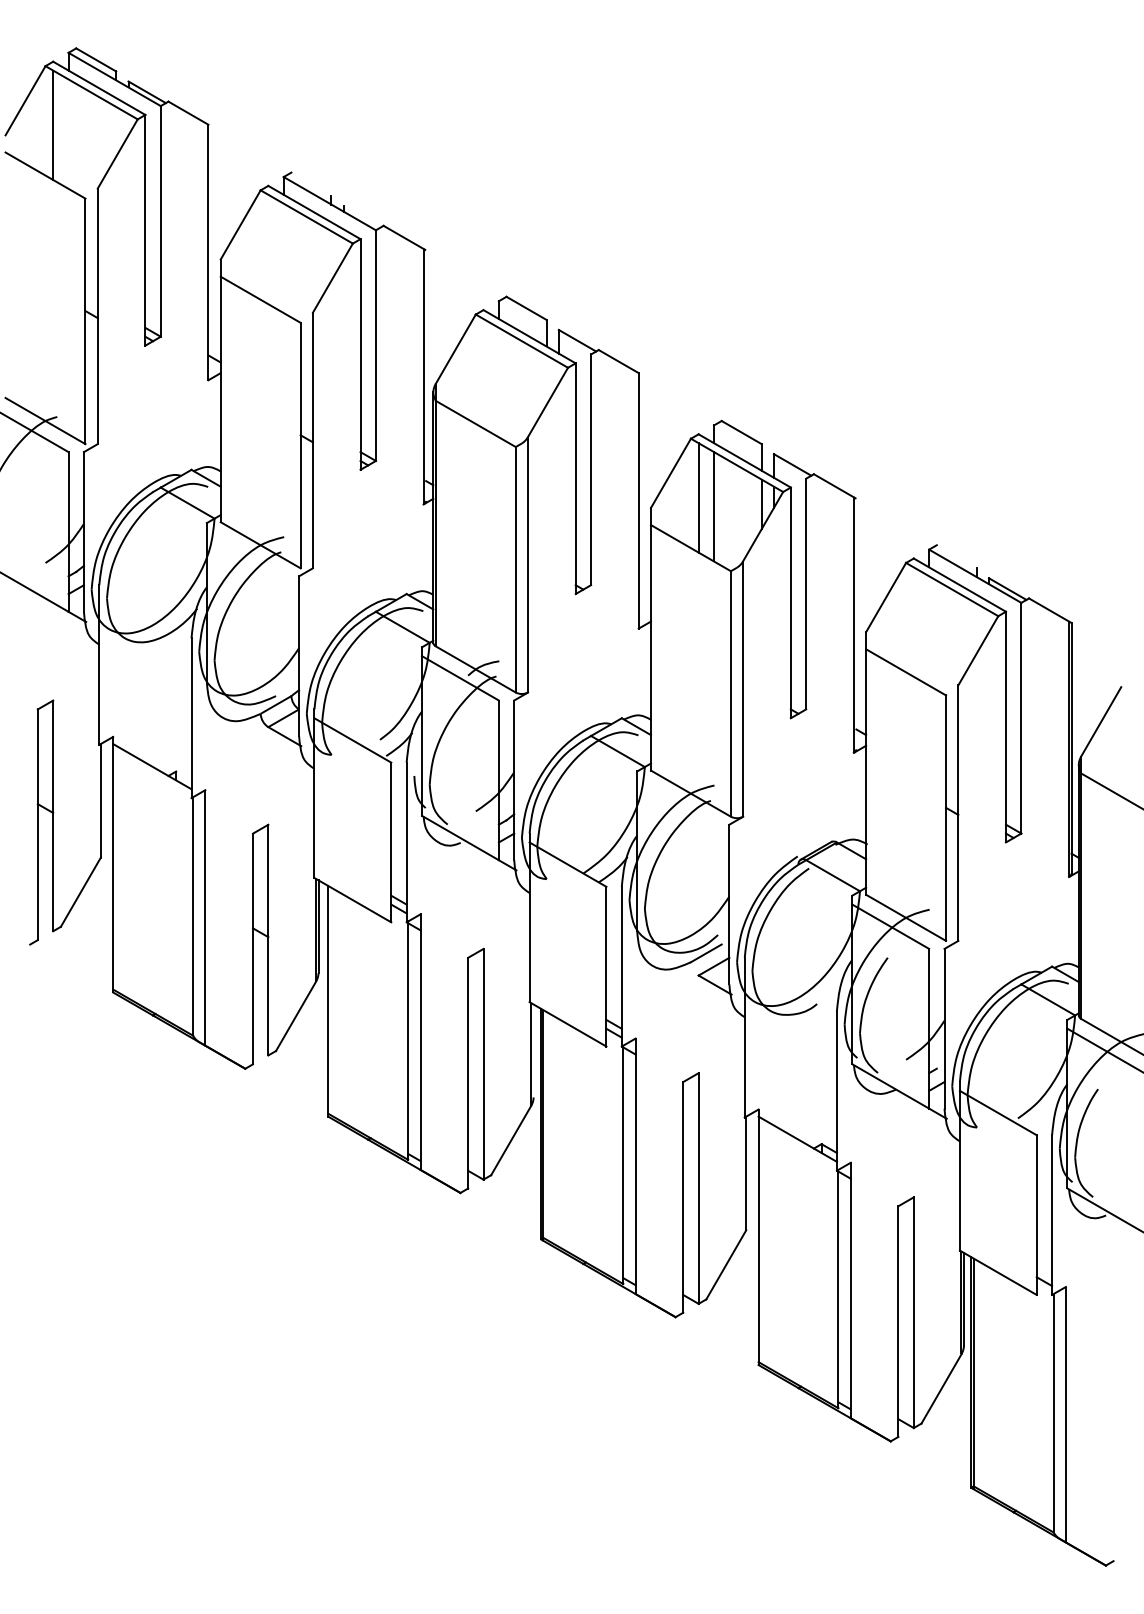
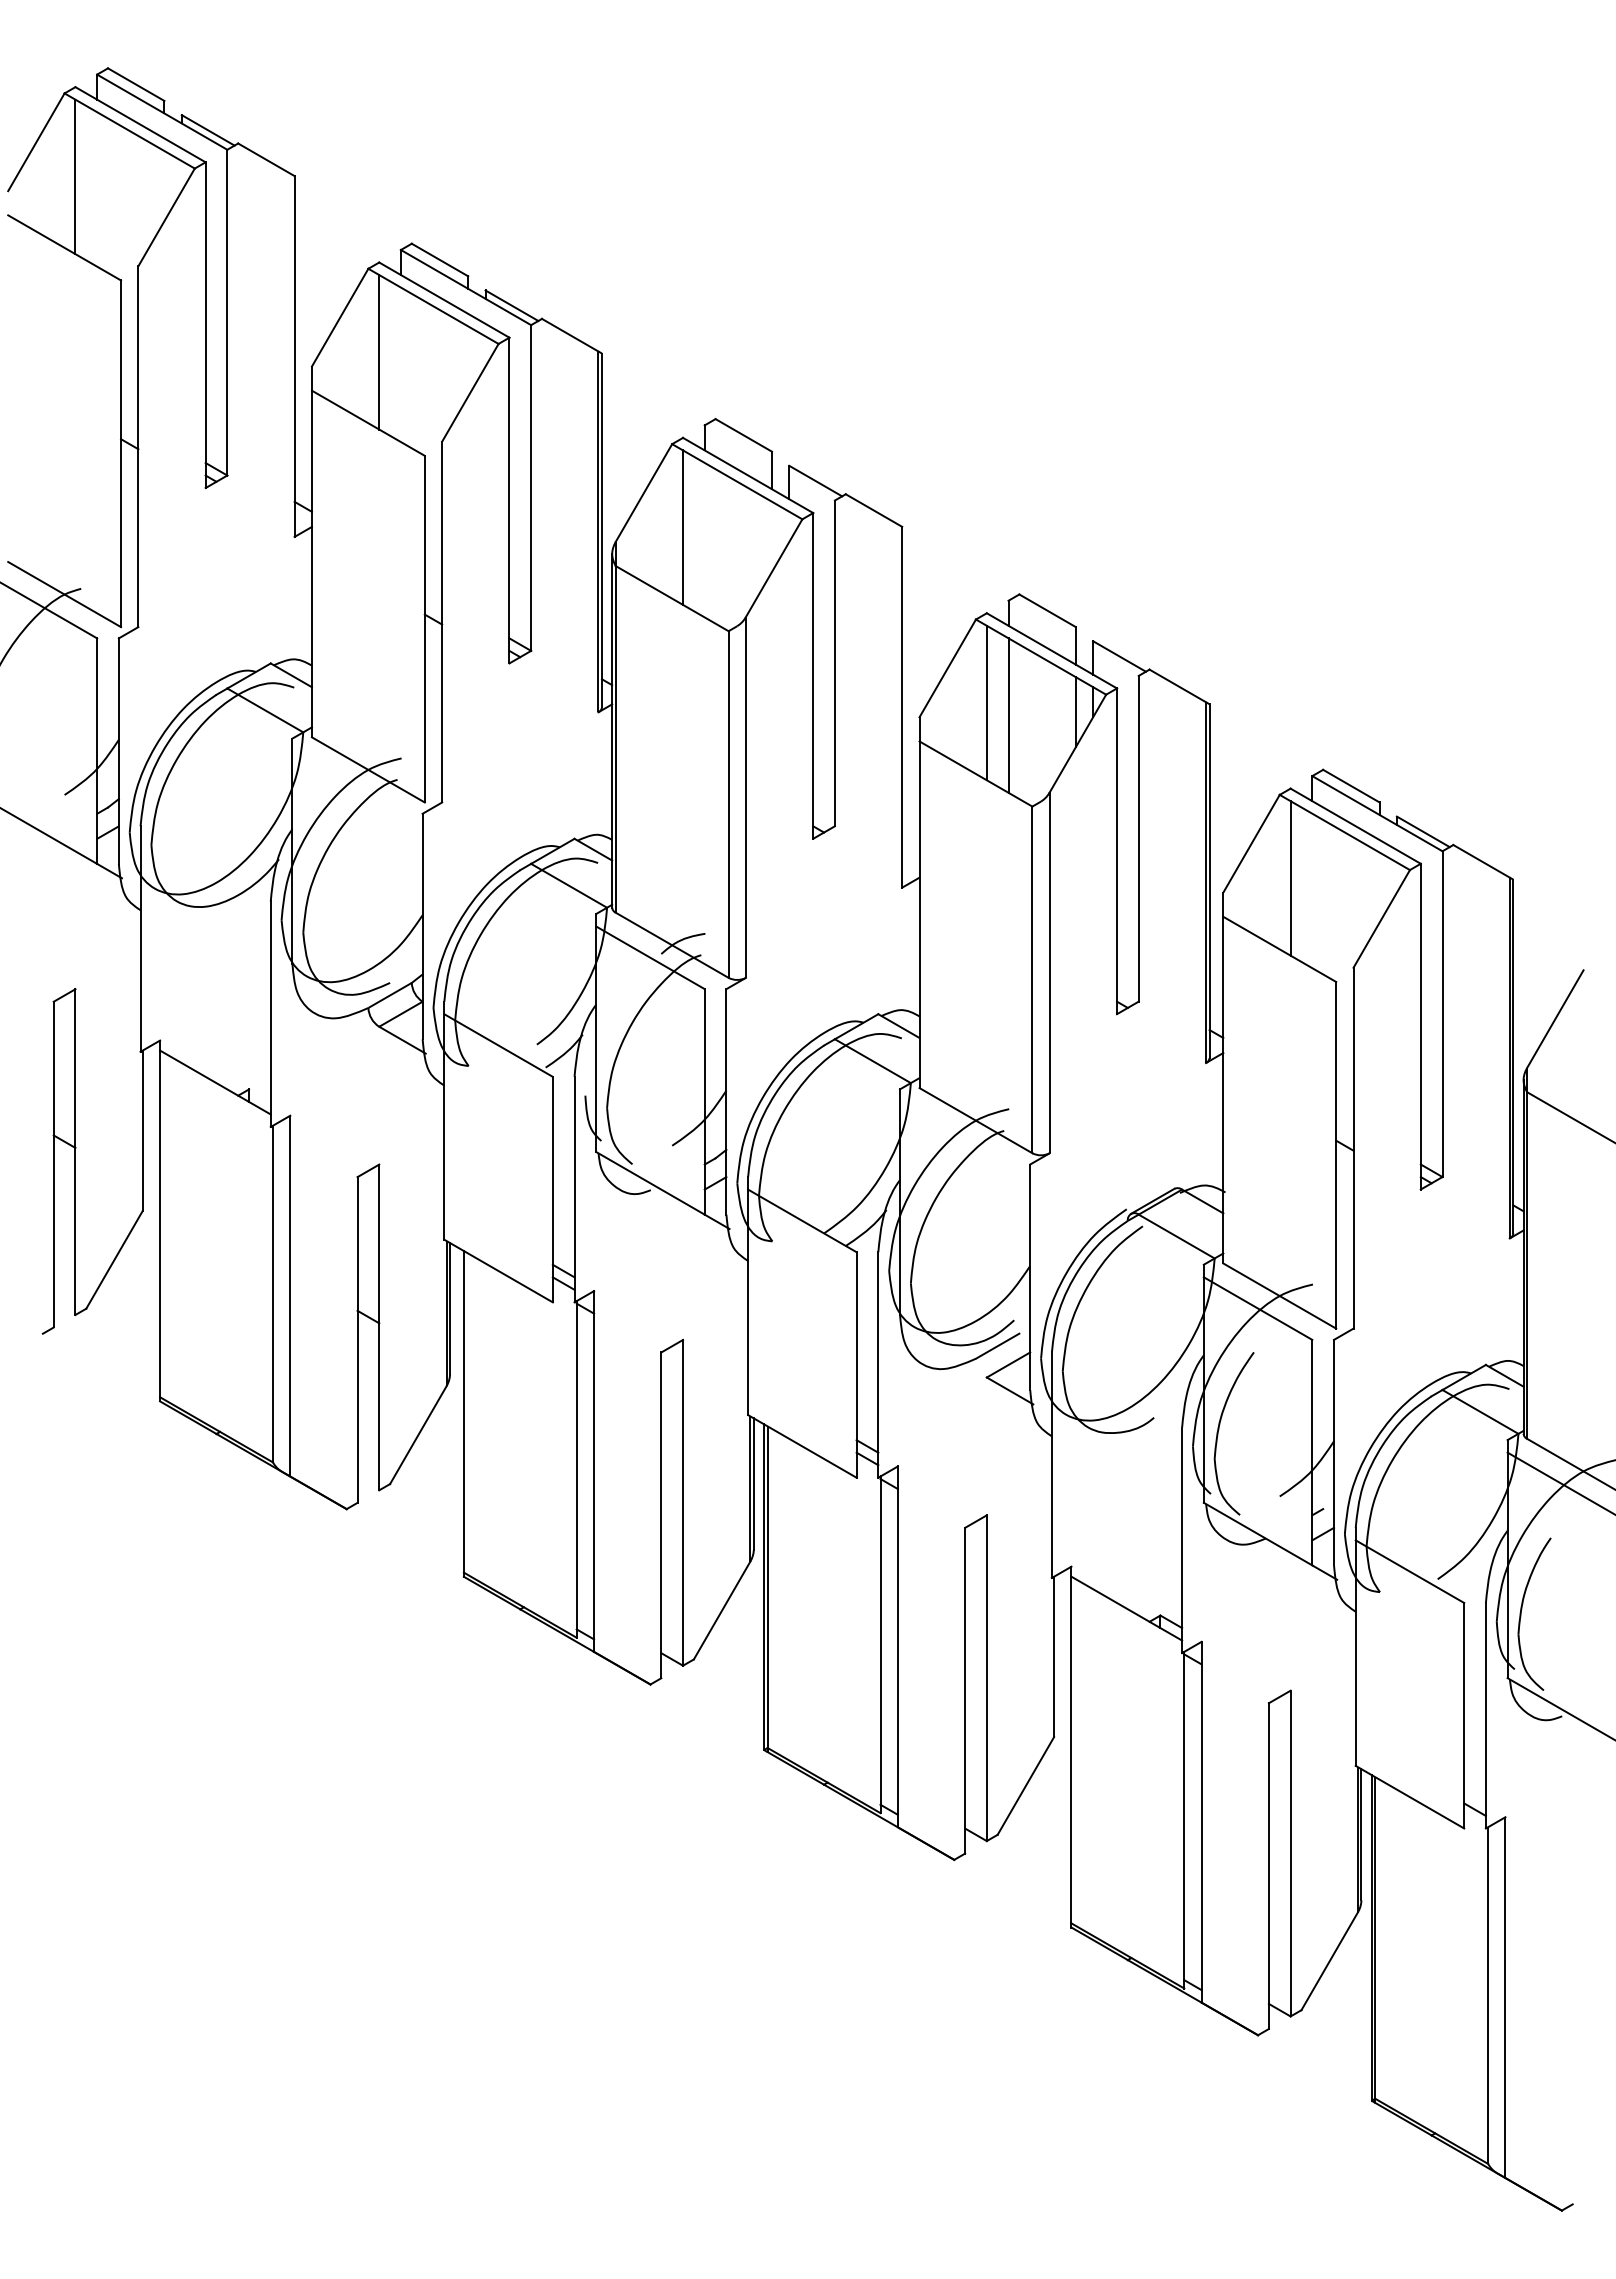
line: (311, 183) -> (439, 259), added
line: (362, 216) -> (511, 305), added
line: (268, 249) -> (379, 352), added
line: (483, 373) -> (683, 527), added
line: (426, 375) -> (602, 530), added
line: (956, 556) -> (1351, 785), added
line: (913, 622) -> (1290, 878), added
line: (856, 624) -> (1209, 881), added
line: (533, 1050) -> (753, 1483), added

